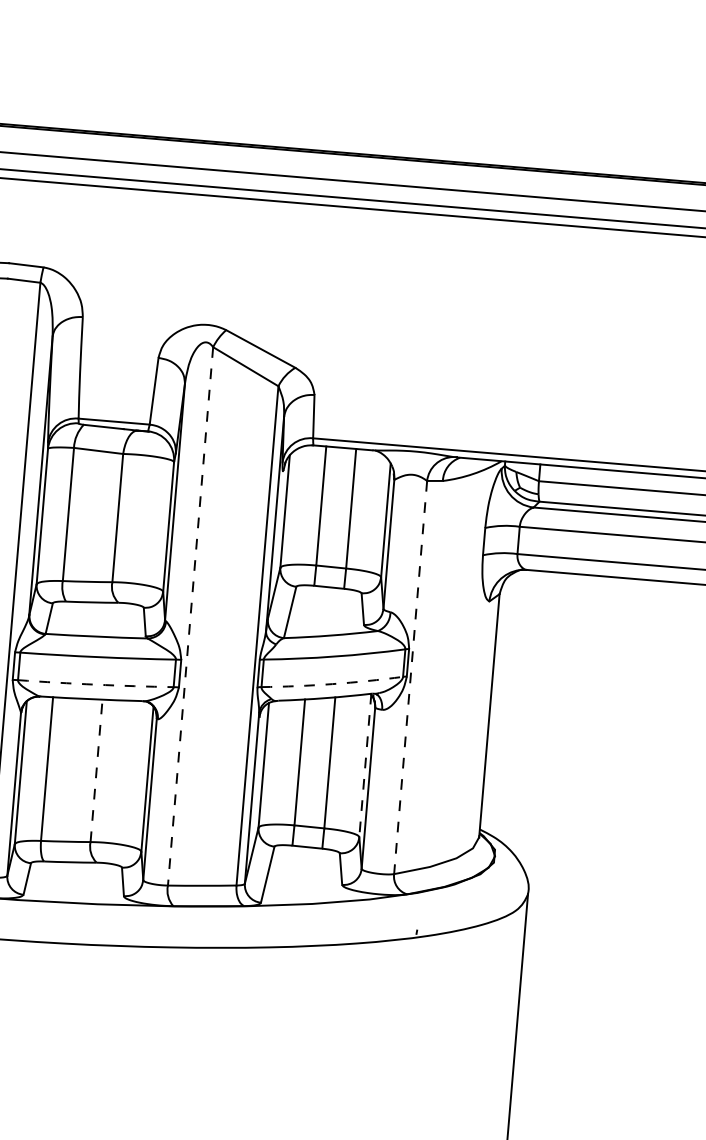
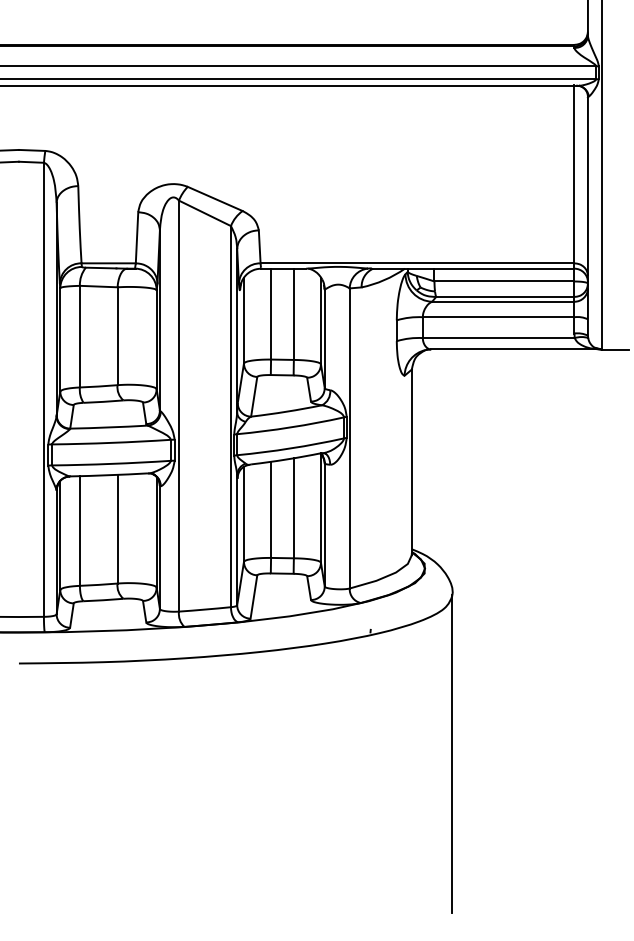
line: (191, 616) -> (179, 406), dashed -> solid
line: (410, 677) -> (349, 438), dashed -> solid
arc: (95, 684) -> (111, 463), dashed -> solid
arc: (331, 684) -> (290, 448), dashed -> solid
line: (364, 766) -> (320, 508), dashed -> solid
line: (96, 769) -> (117, 528), dashed -> solid

